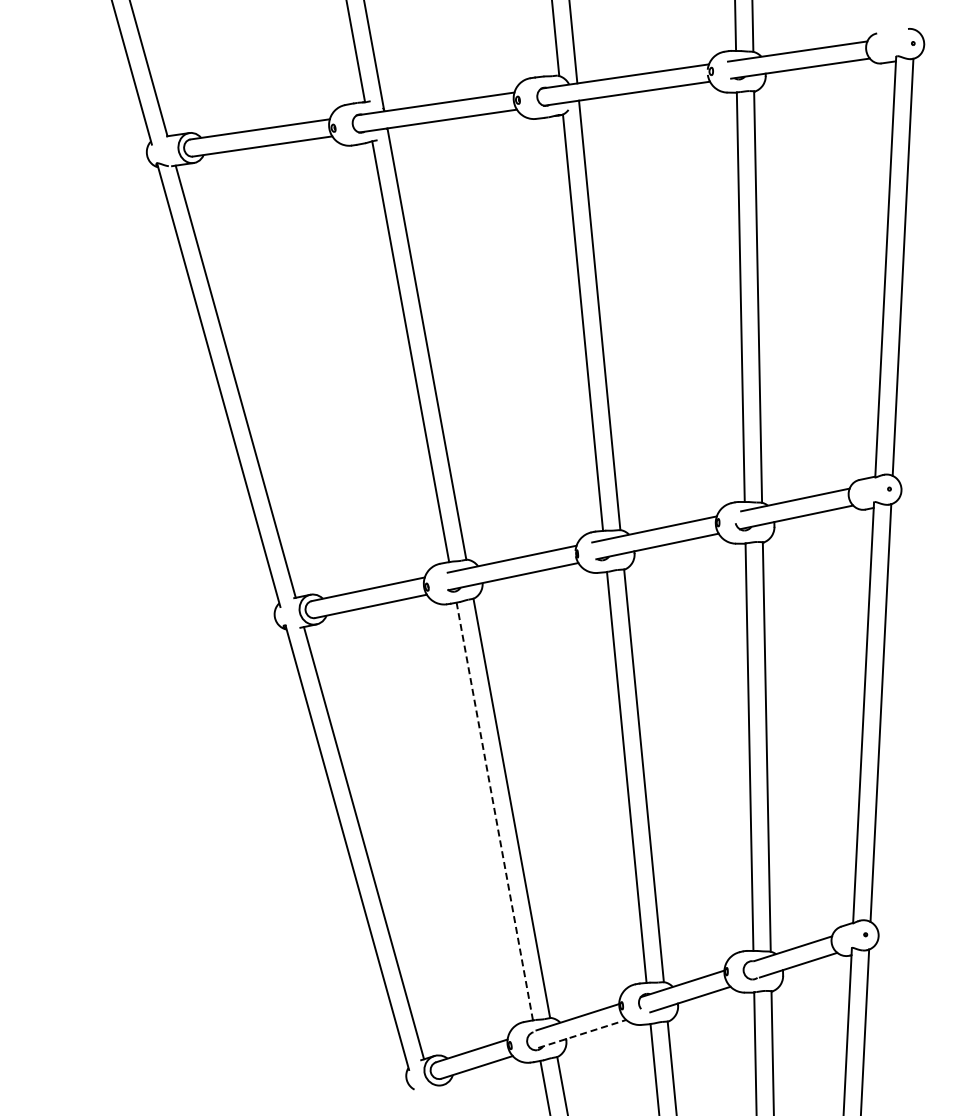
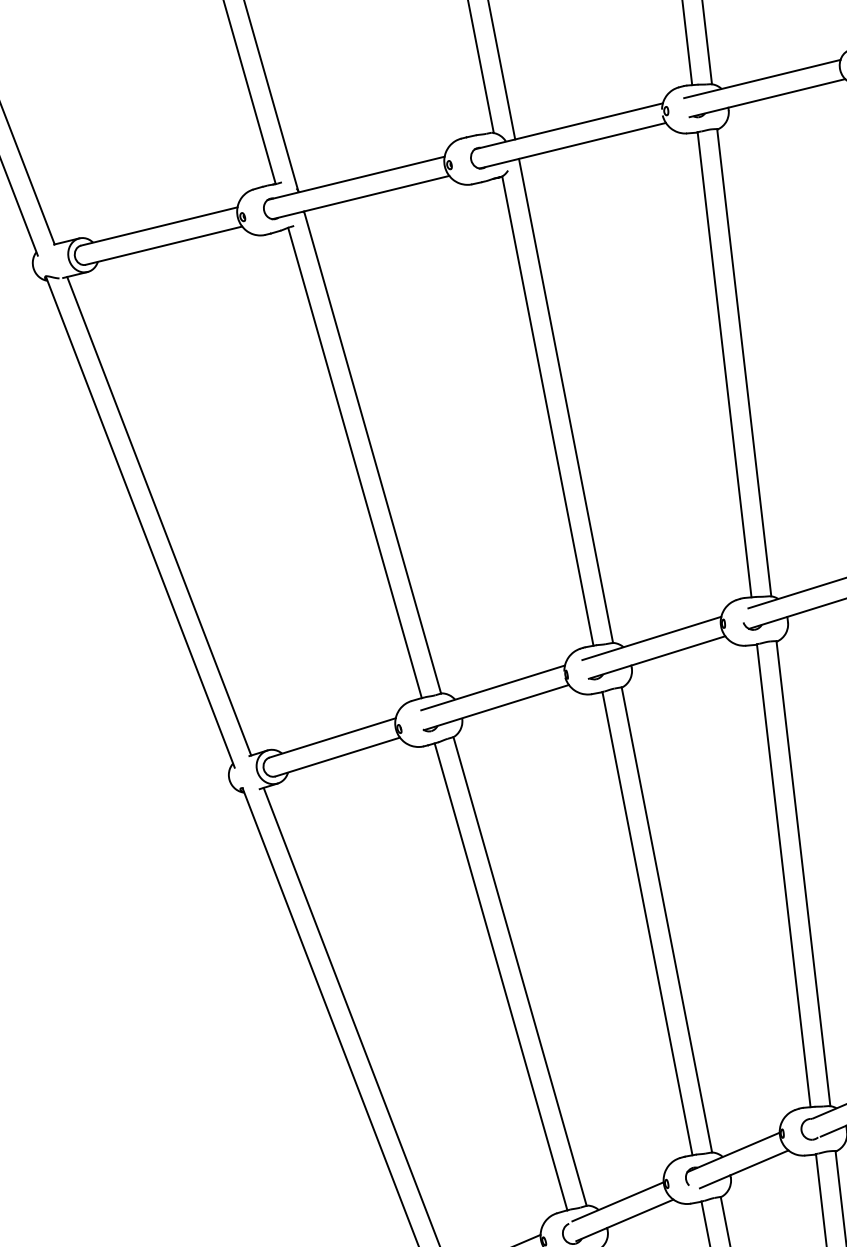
line: (494, 811) -> (500, 976), dashed -> solid
line: (582, 1033) -> (625, 1219), dashed -> solid

